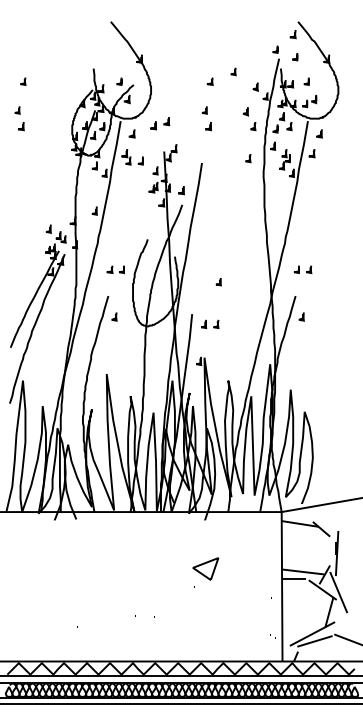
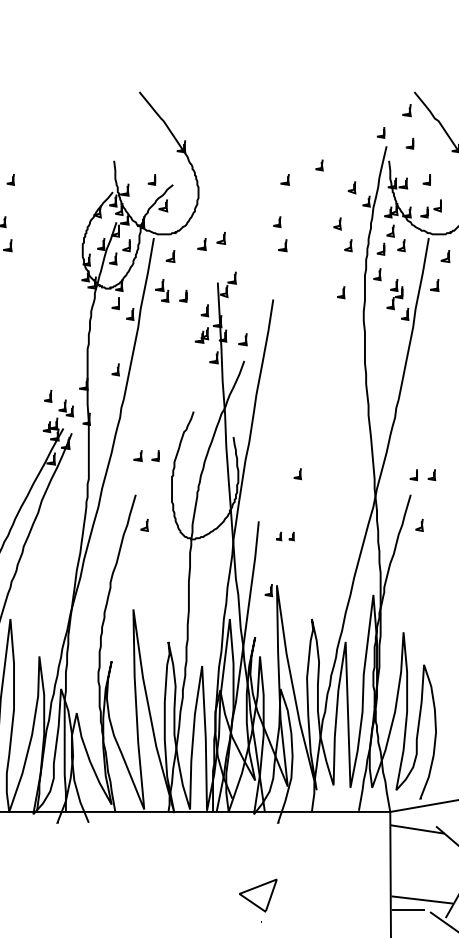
part: (302, 269) -> (422, 474), moved
part: (210, 324) -> (285, 536), size x0.7
line: (204, 564) -> (256, 888), moved

